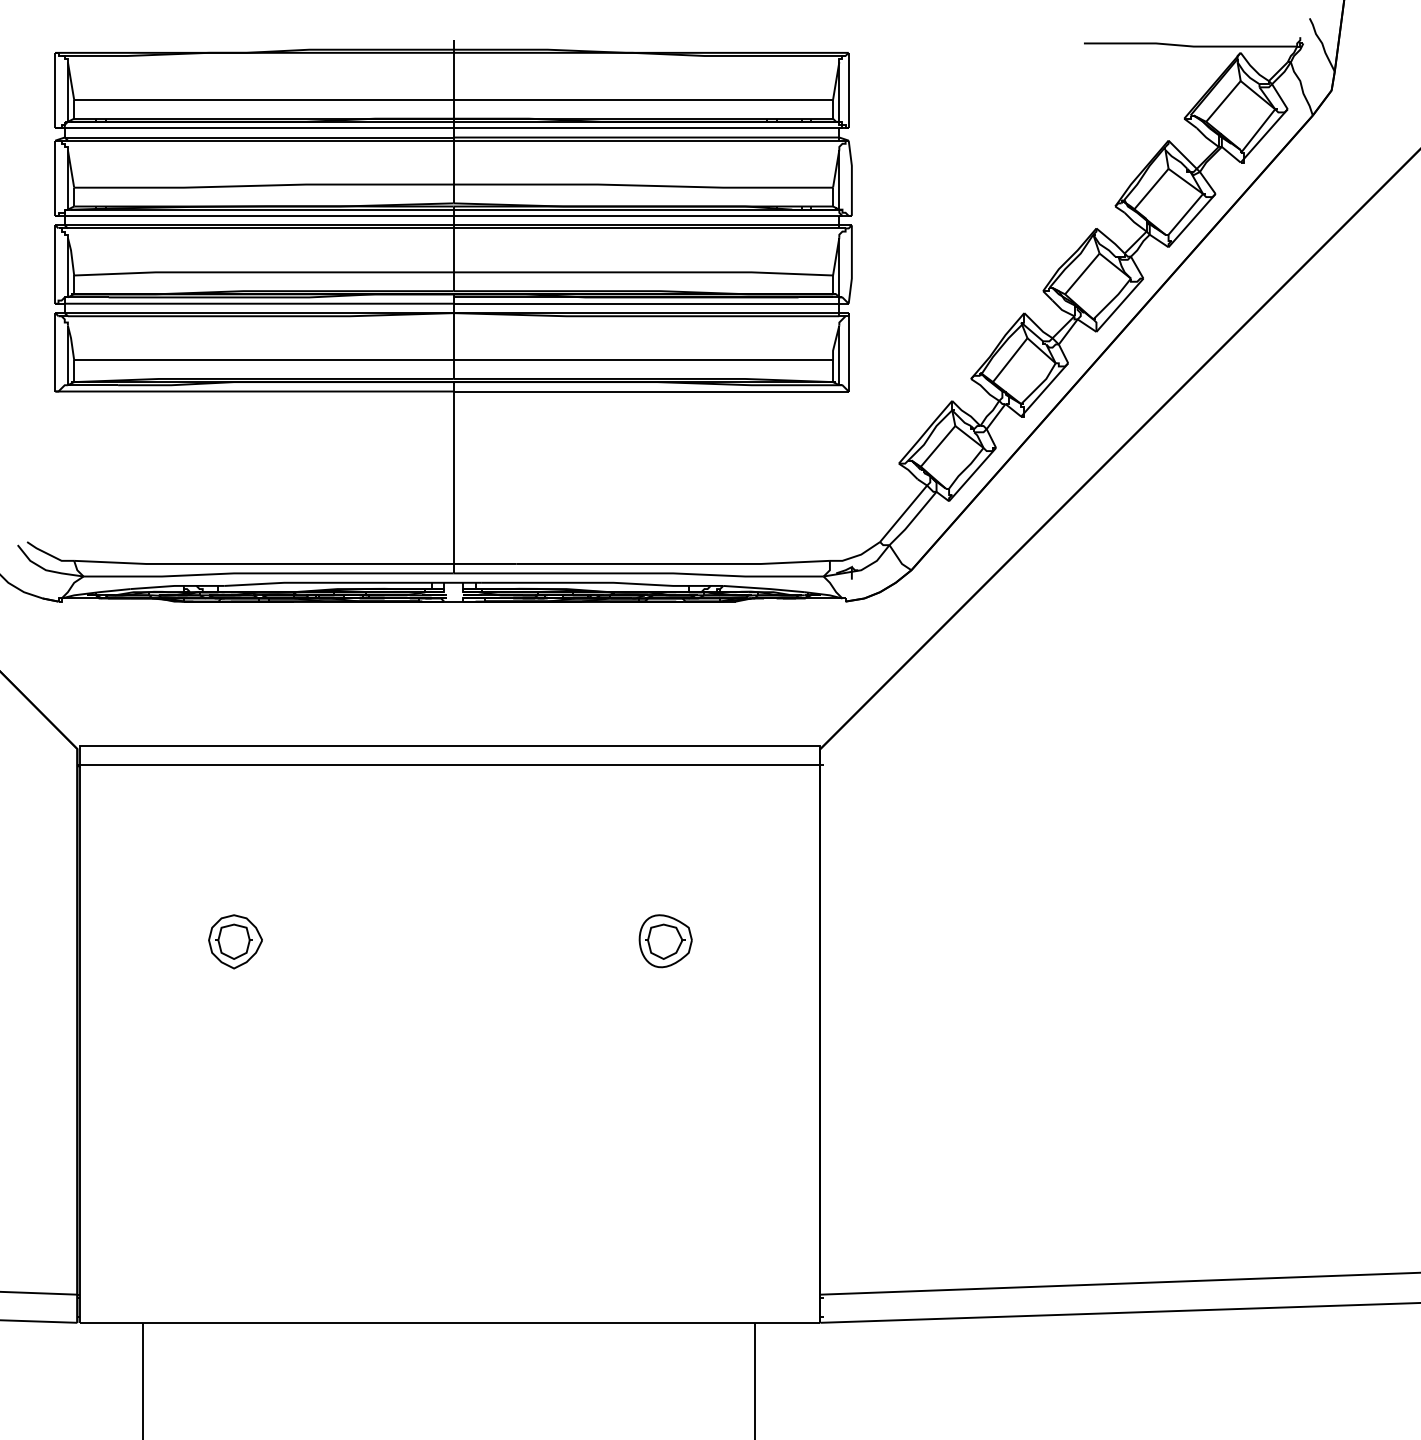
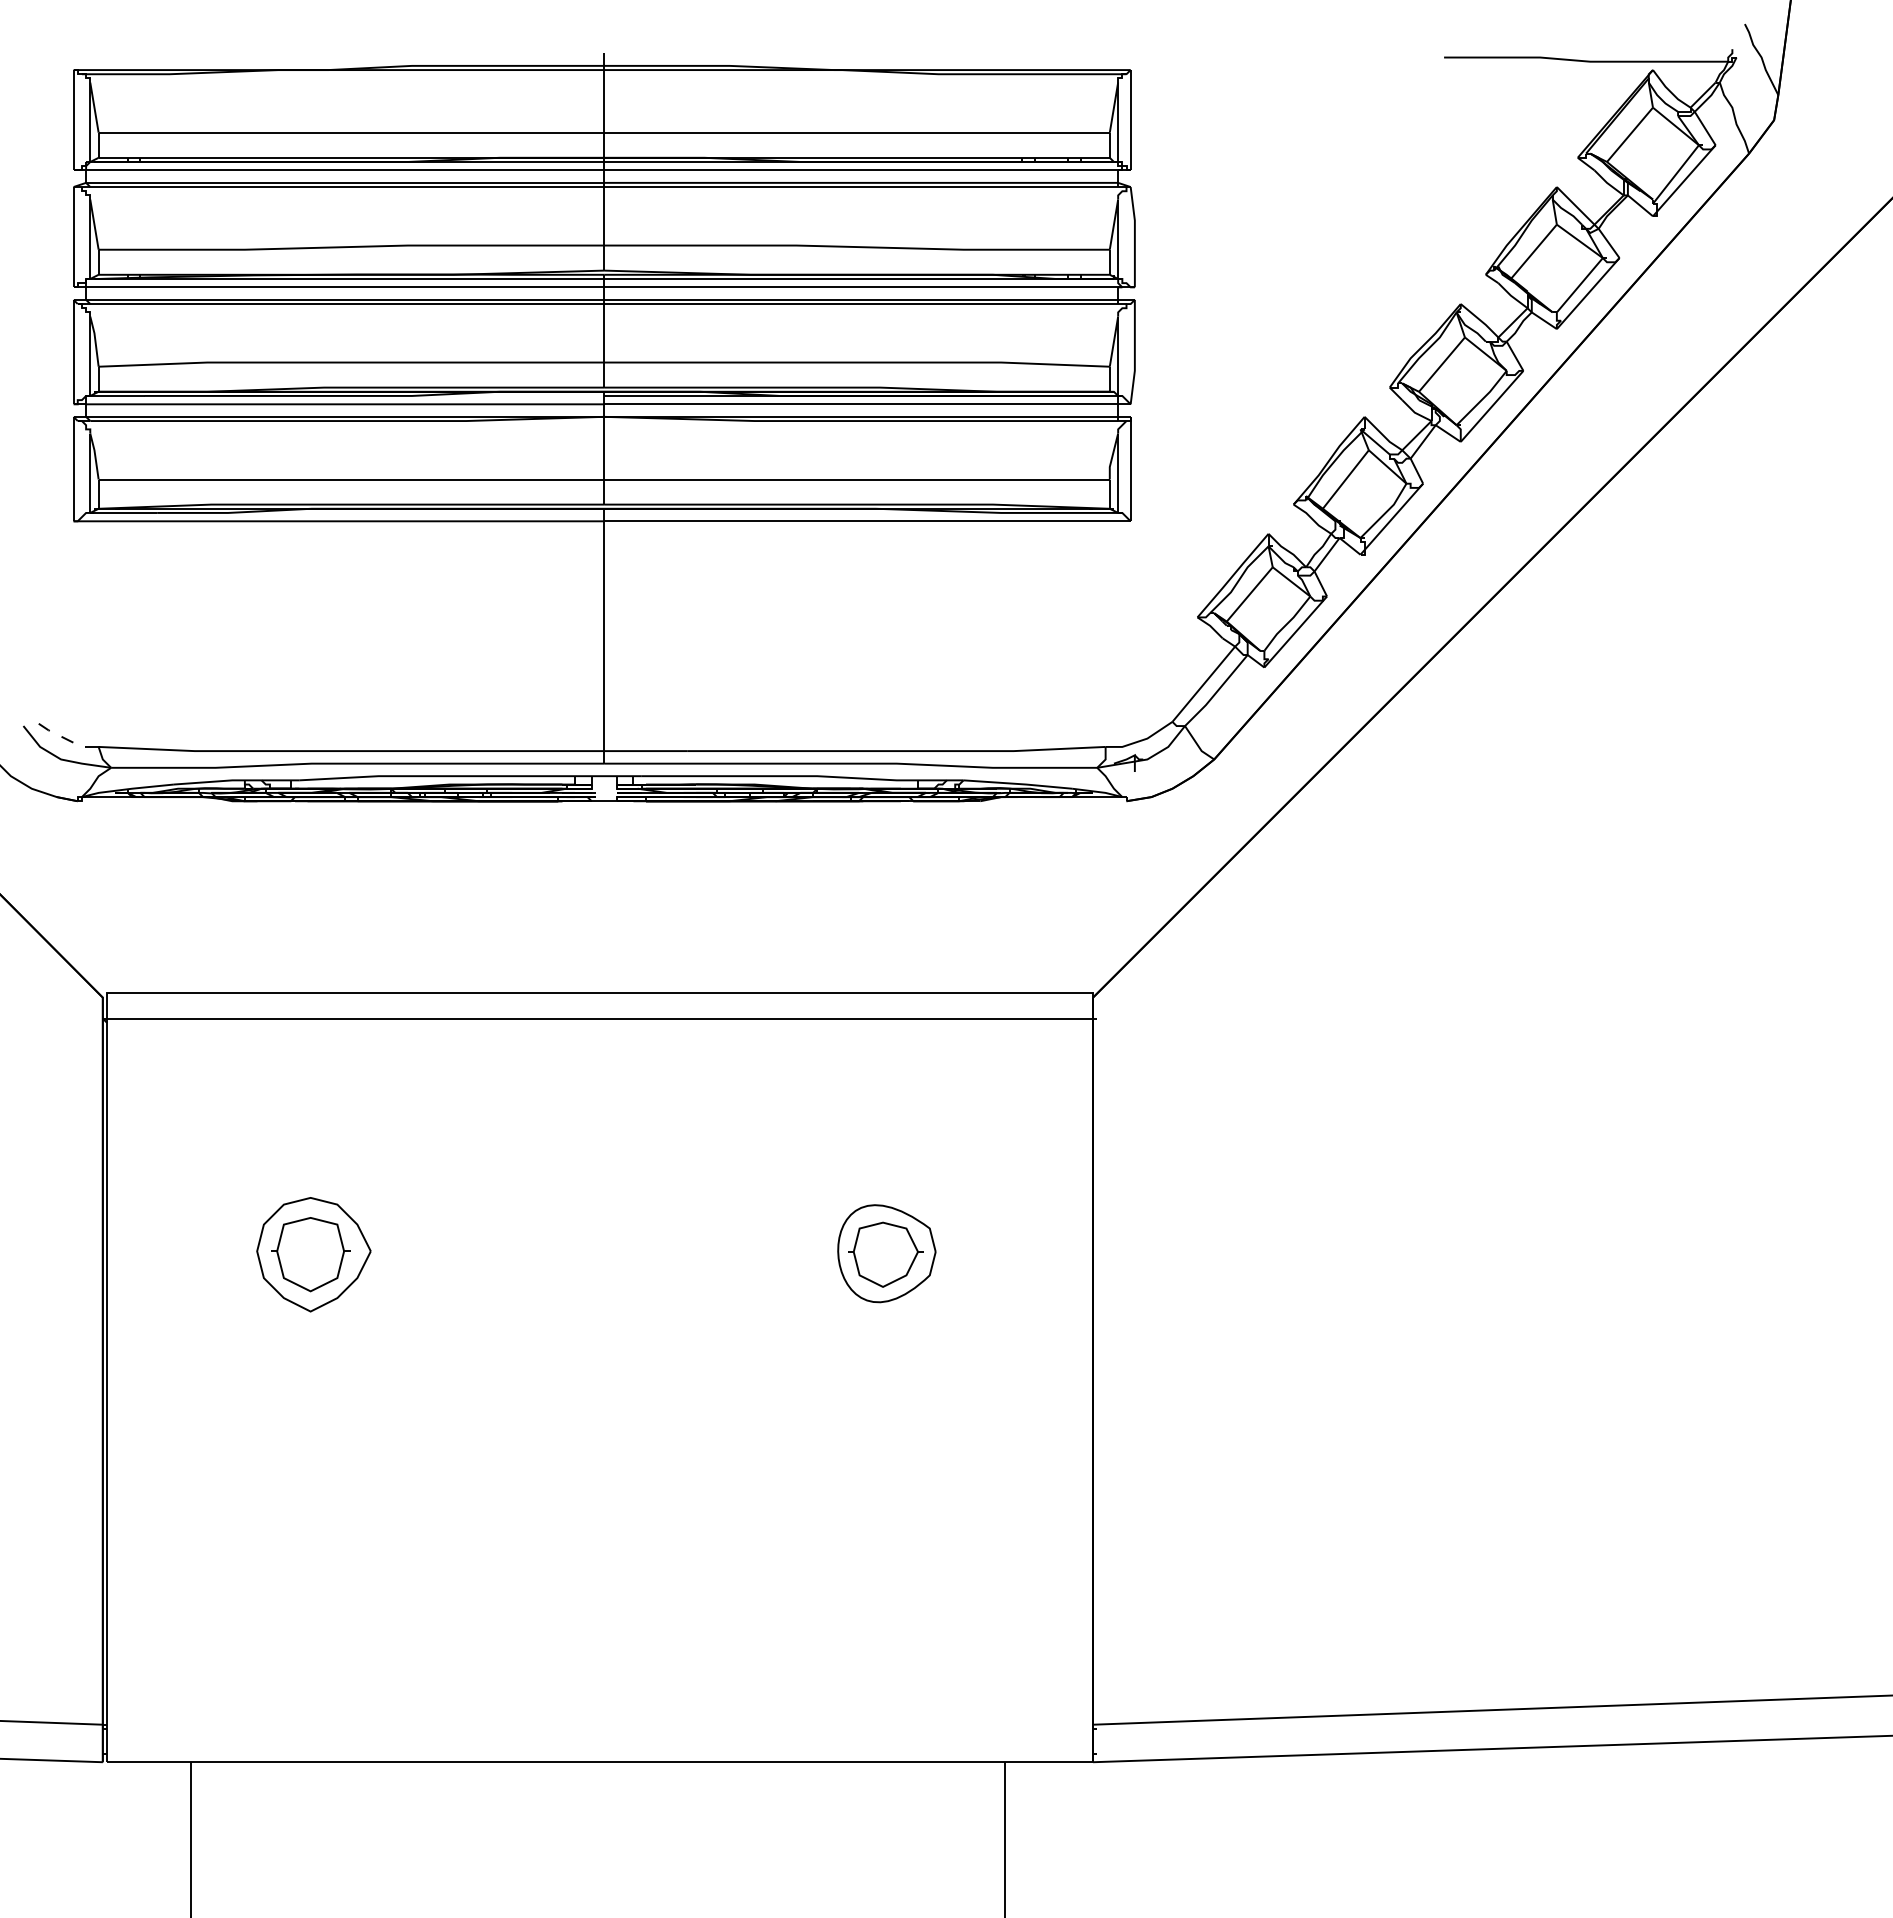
line: (49, 554) -> (65, 738), solid -> dashed
part: (235, 941) -> (313, 1254), size x1.6
part: (665, 941) -> (886, 1253), size x1.4

